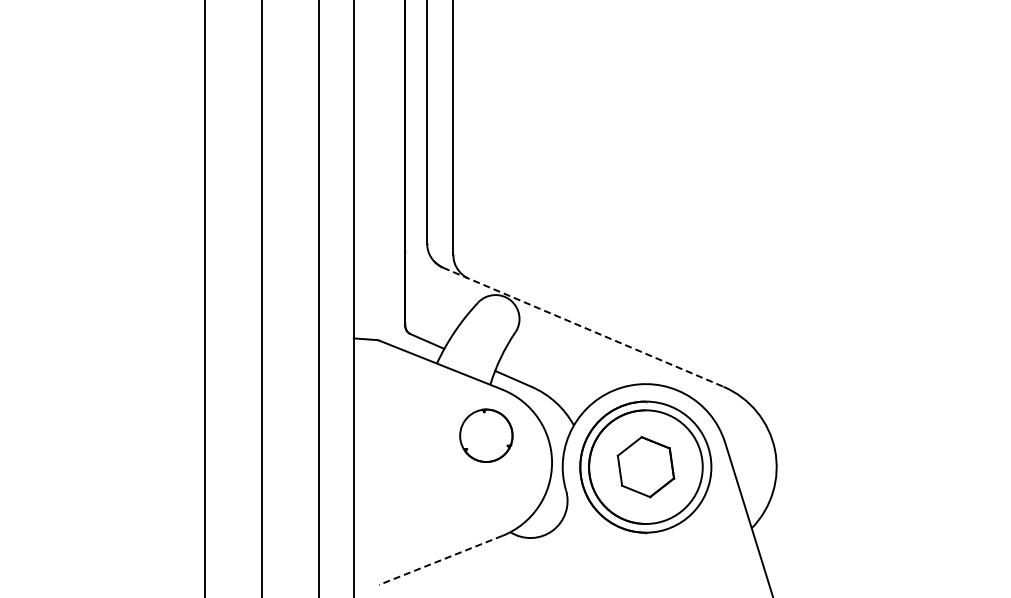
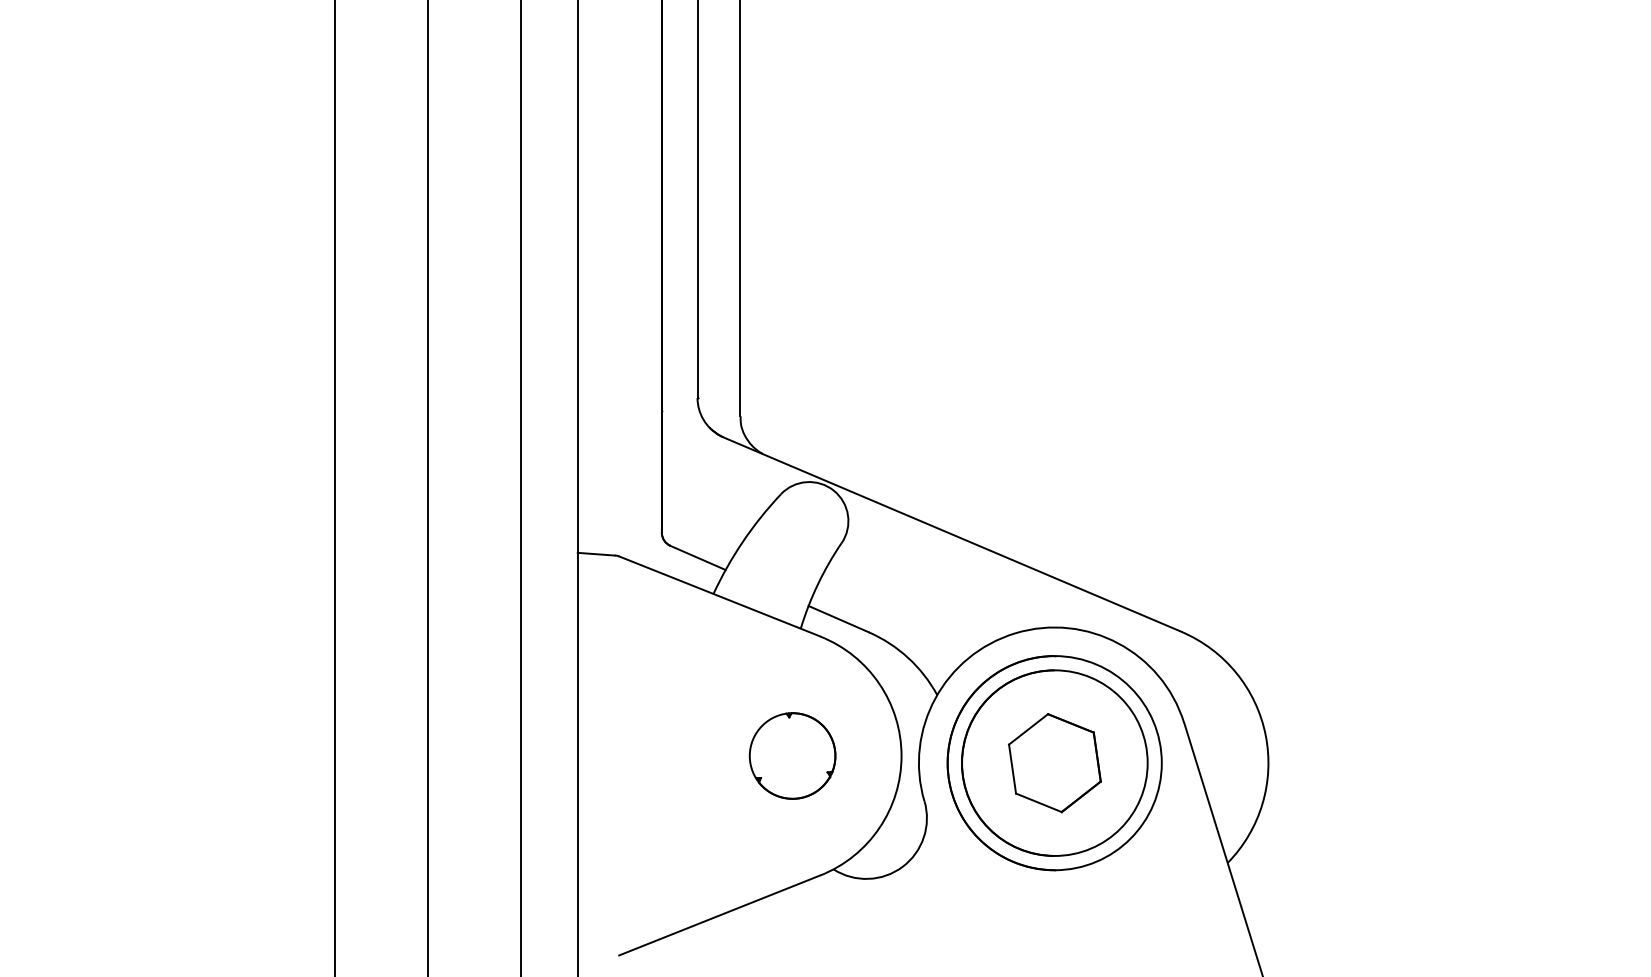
line: (583, 327) -> (952, 535), dashed -> solid
part: (486, 435) -> (792, 755), moved
line: (440, 560) -> (719, 915), dashed -> solid

